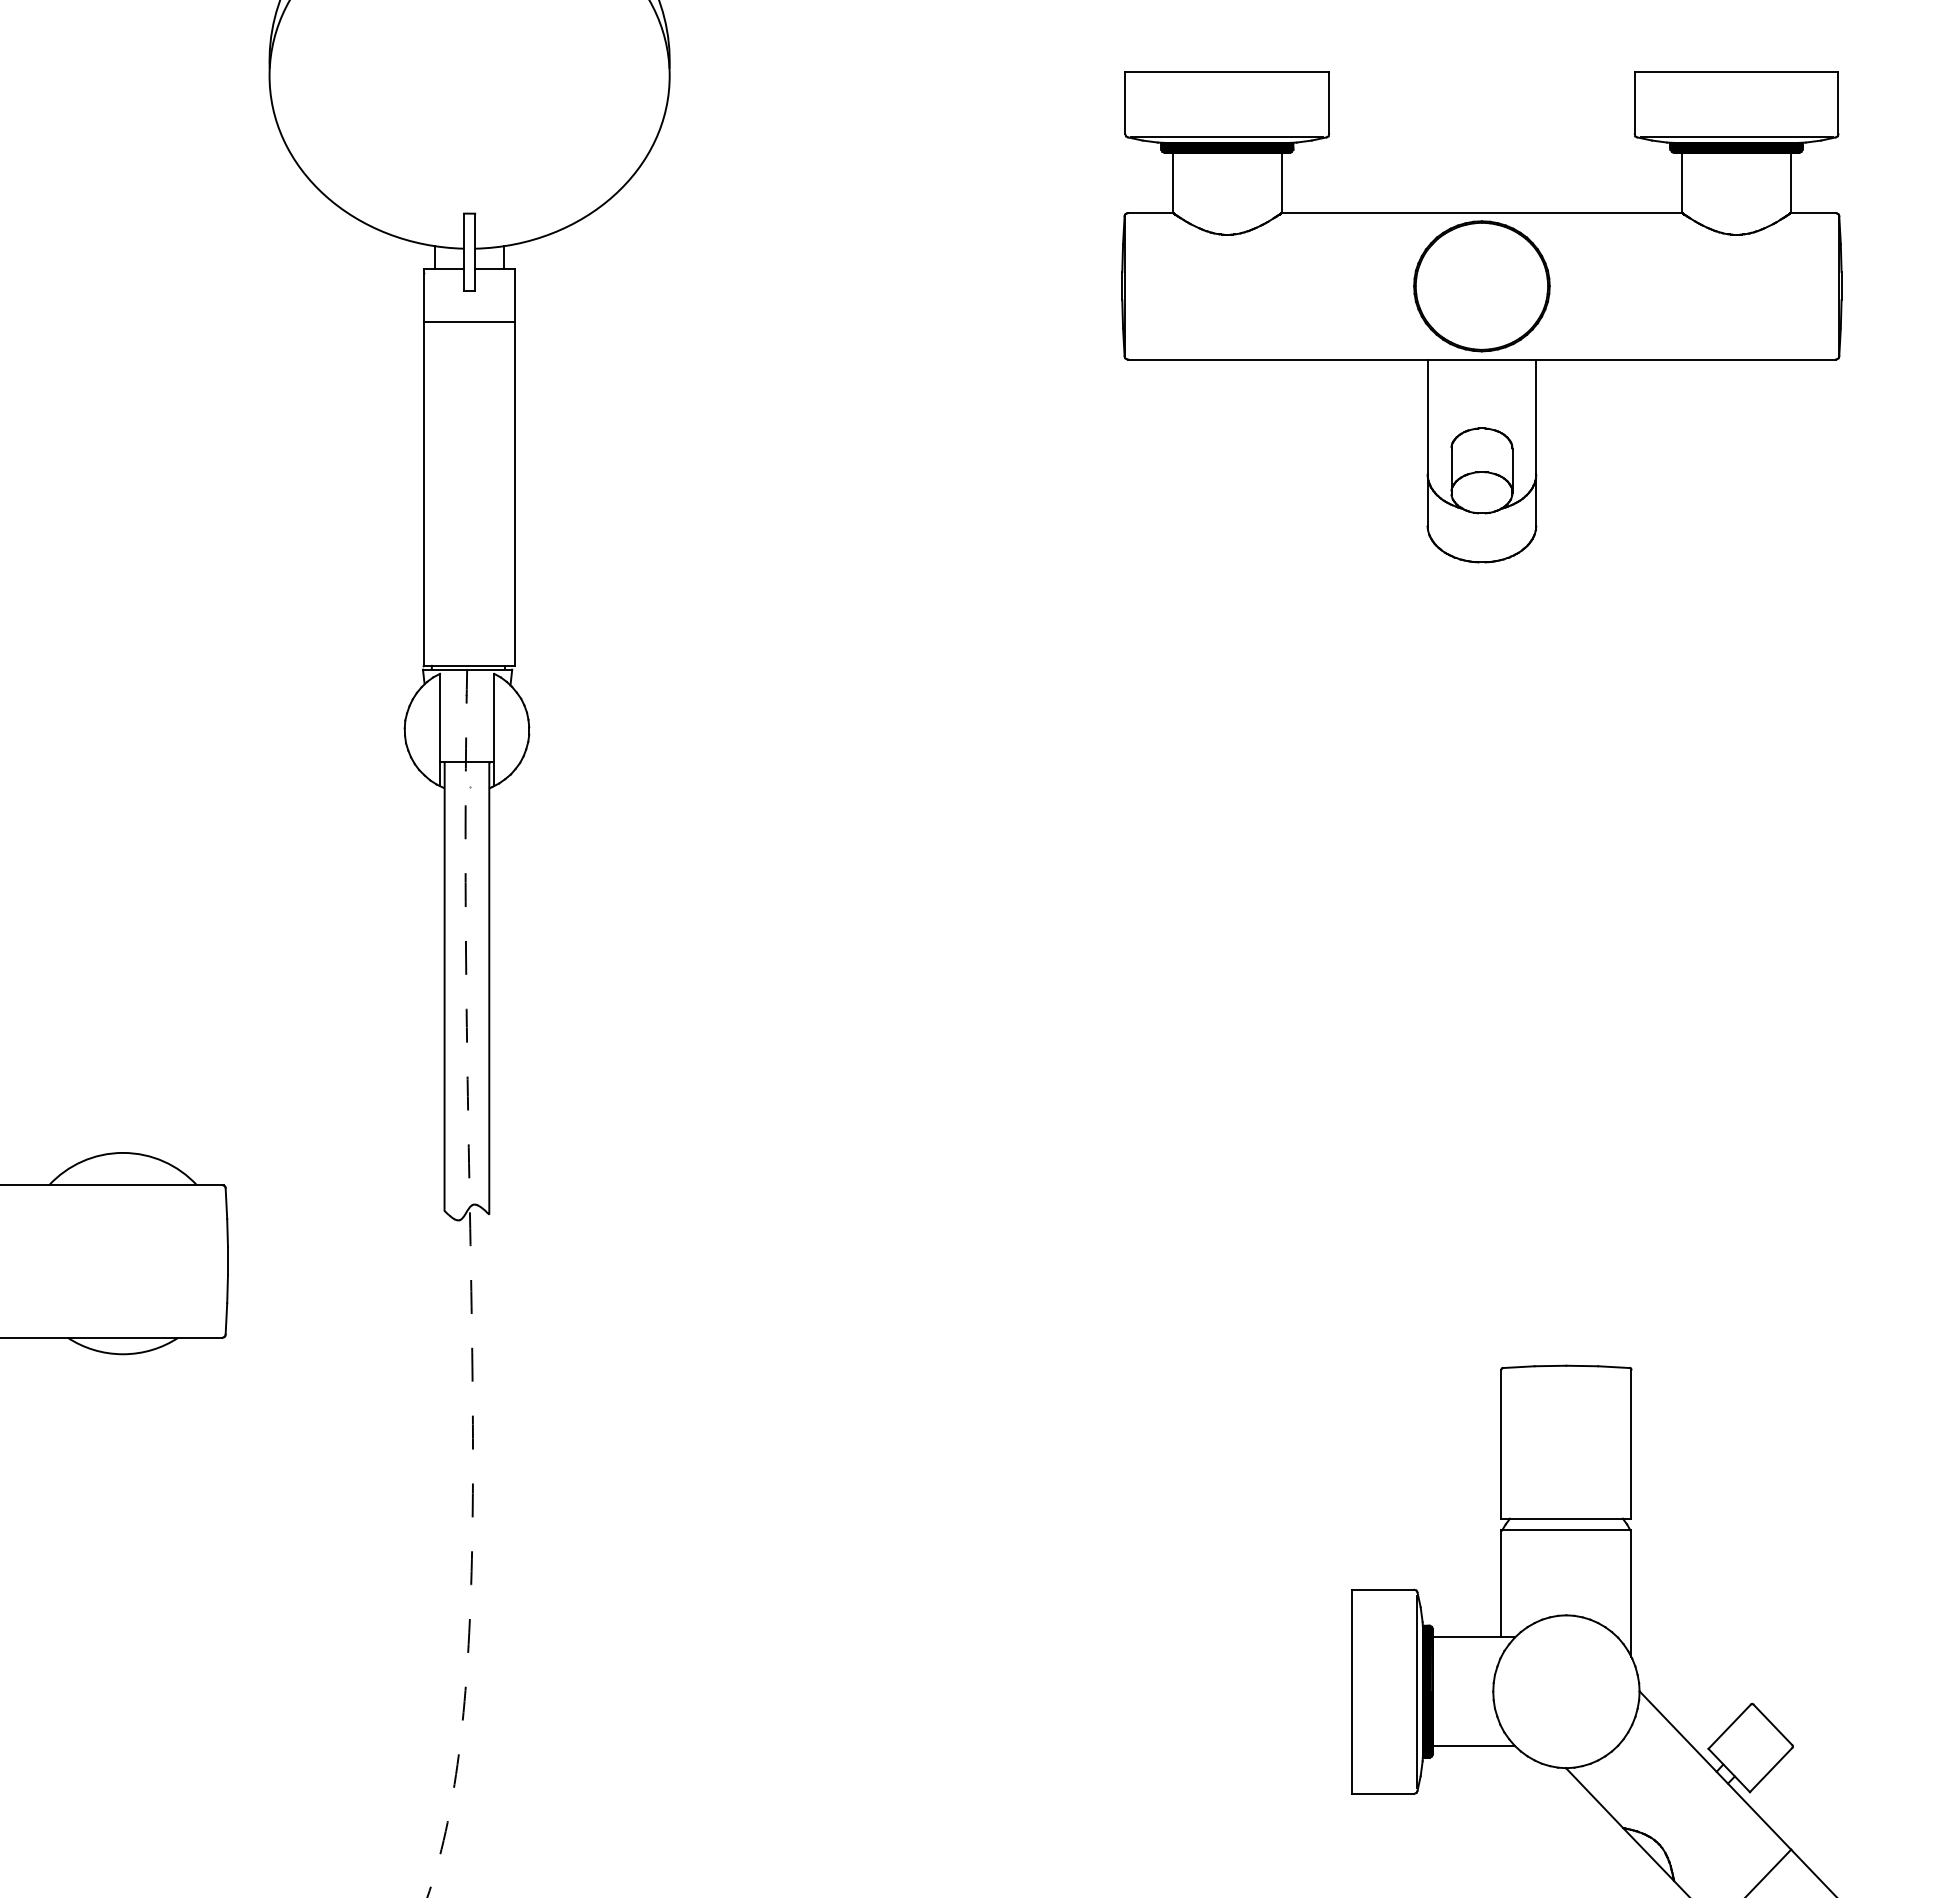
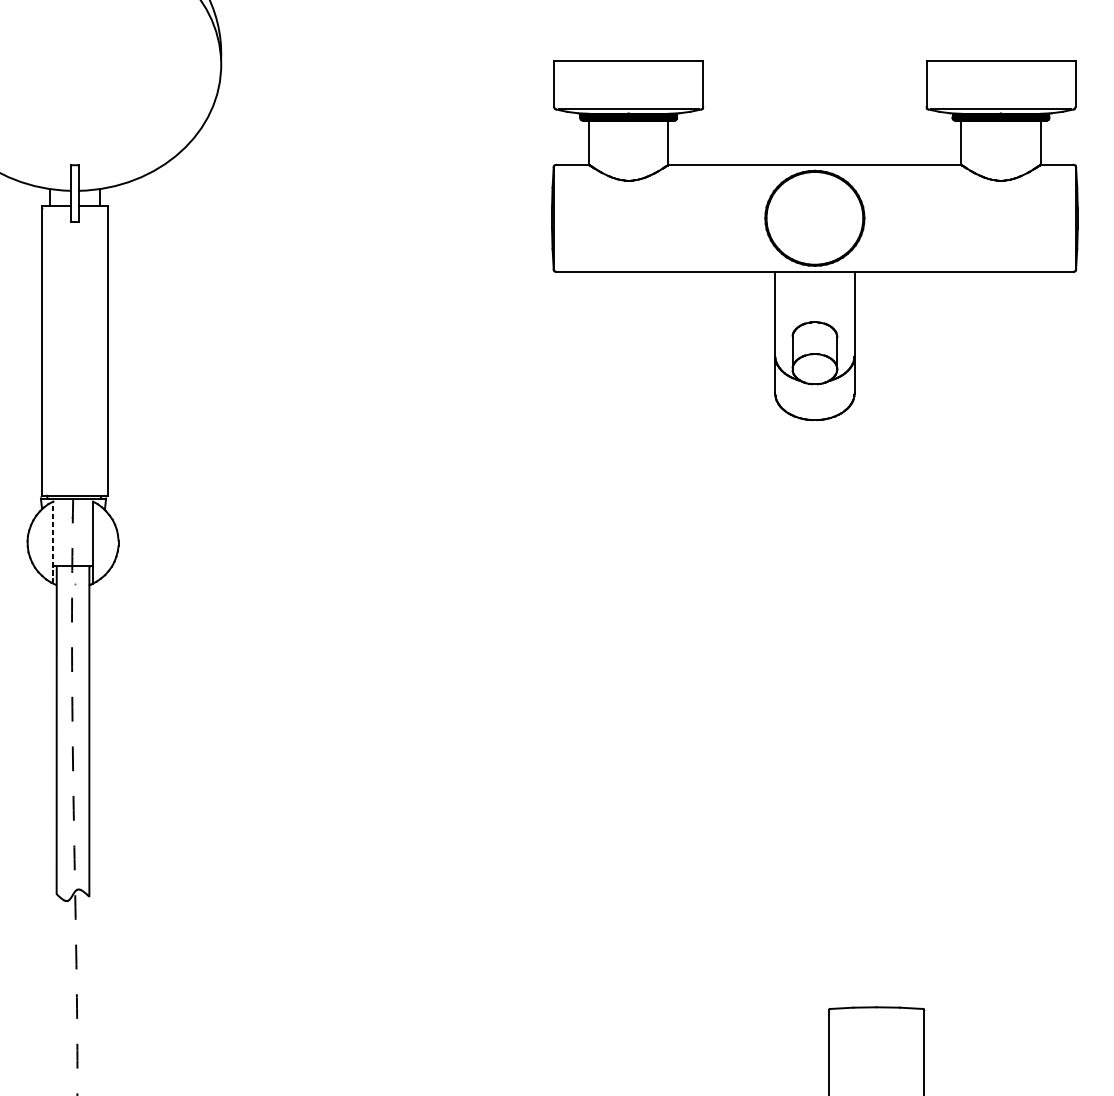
line: (469, 321) -> (74, 244), removed
line: (439, 729) -> (52, 542), solid -> dashed

